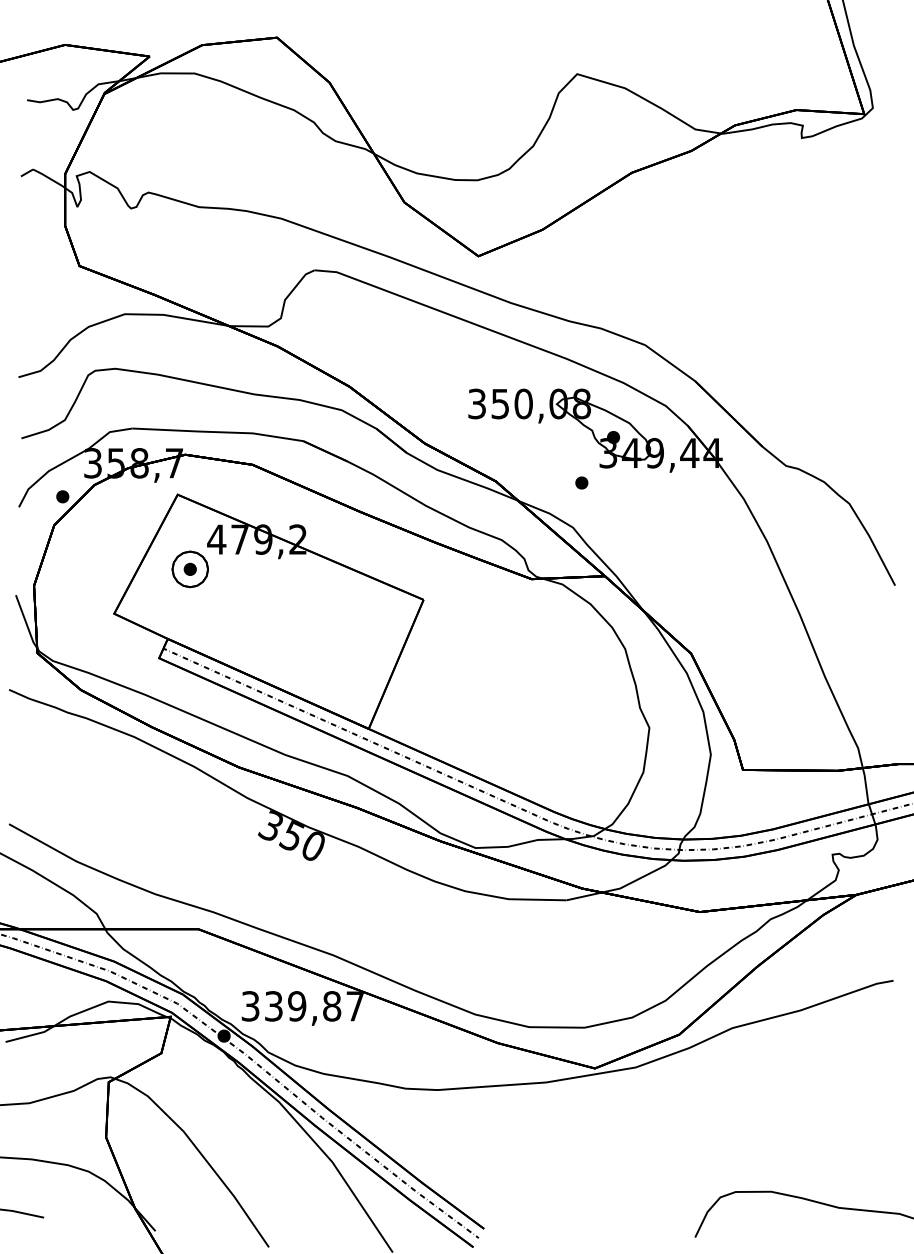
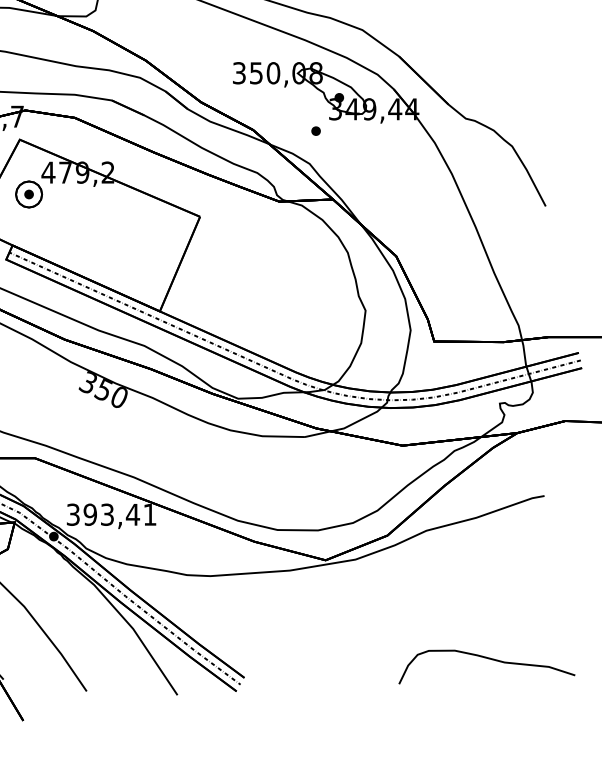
text: (313, 1006) -> (119, 514), 339,87 -> 393,41

